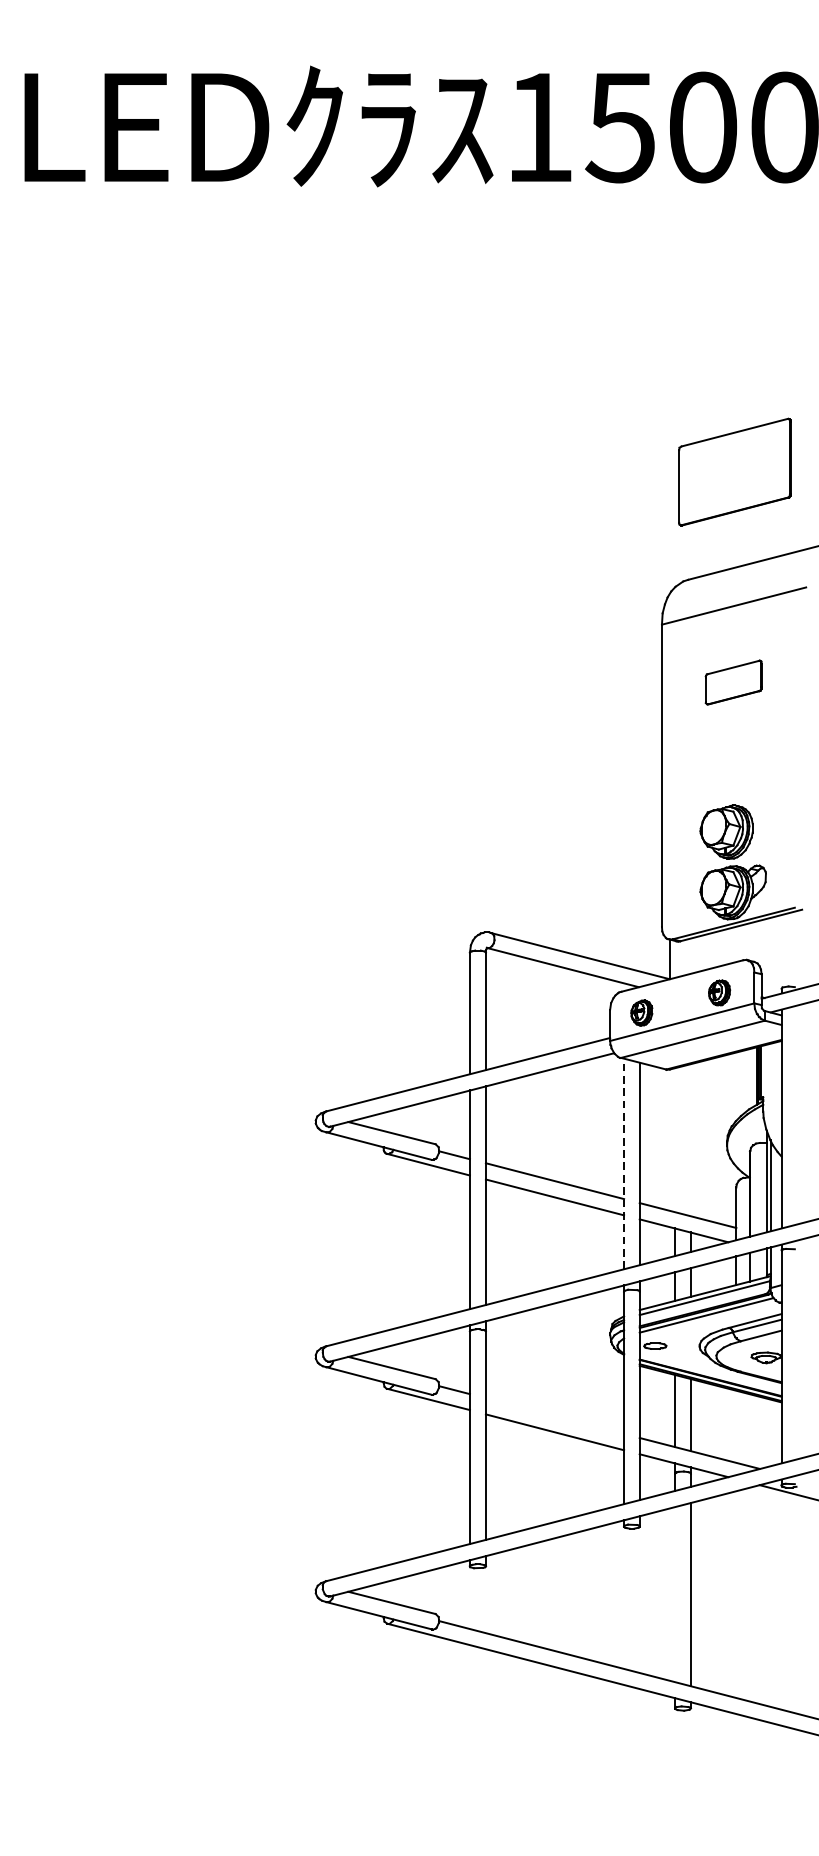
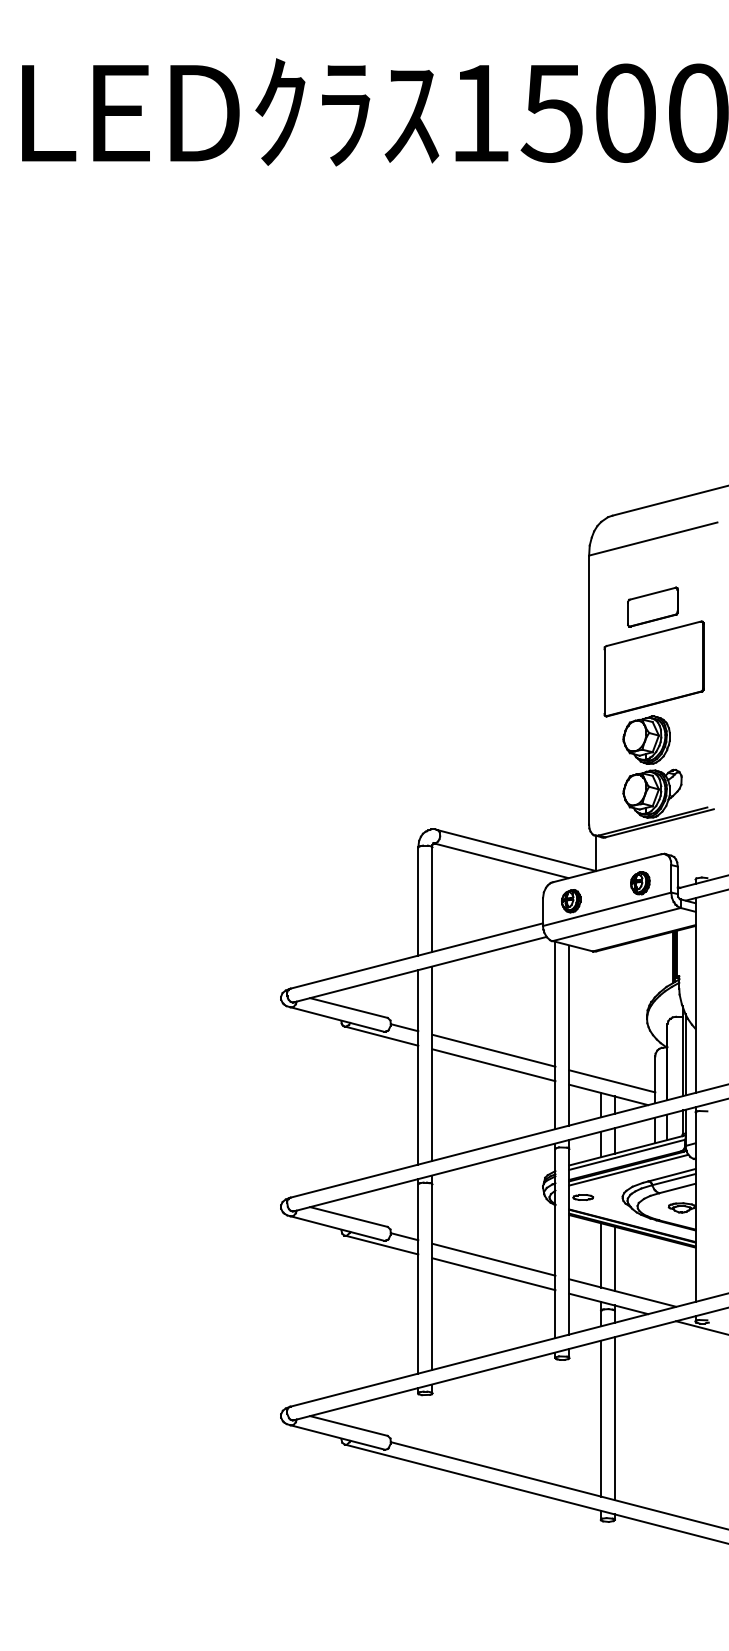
part: (734, 471) -> (653, 668), moved
line: (624, 1164) -> (555, 1035), dashed -> solid
line: (554, 1415) -> (493, 1259), added
line: (674, 1594) -> (600, 1418), added

